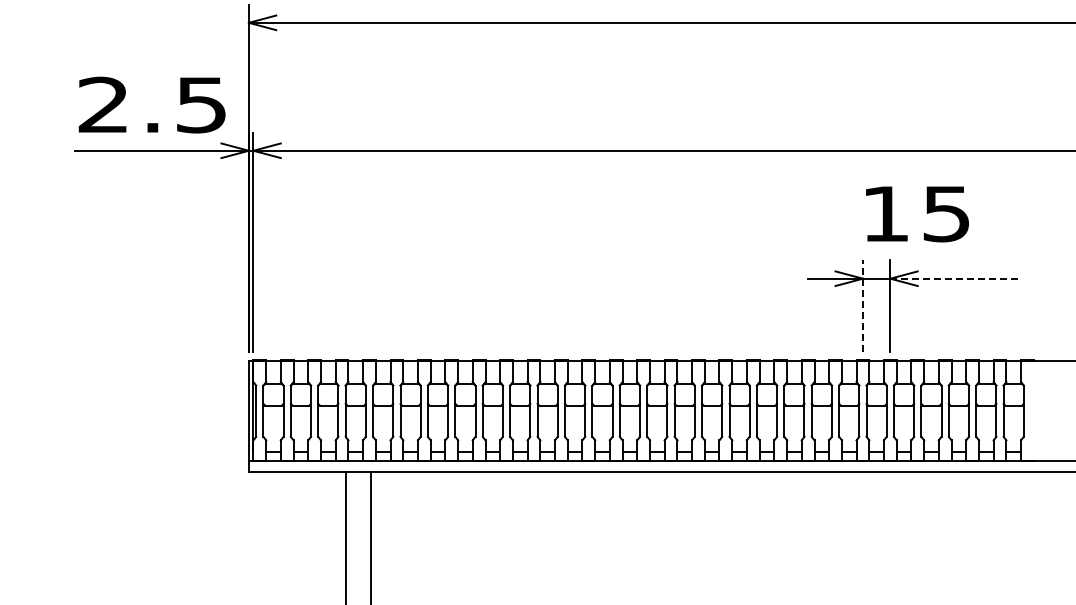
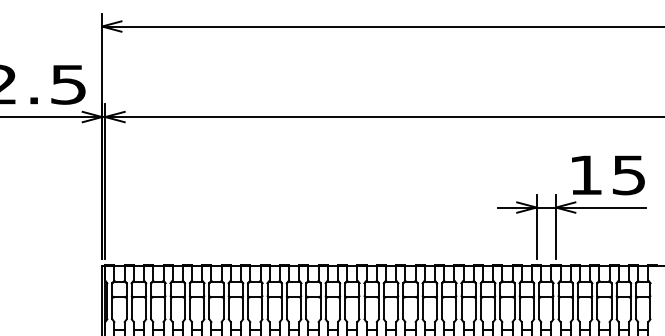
text: (917, 214) -> (608, 175), moved
line: (954, 278) -> (601, 207), dashed -> solid
line: (862, 306) -> (536, 227), dashed -> solid

